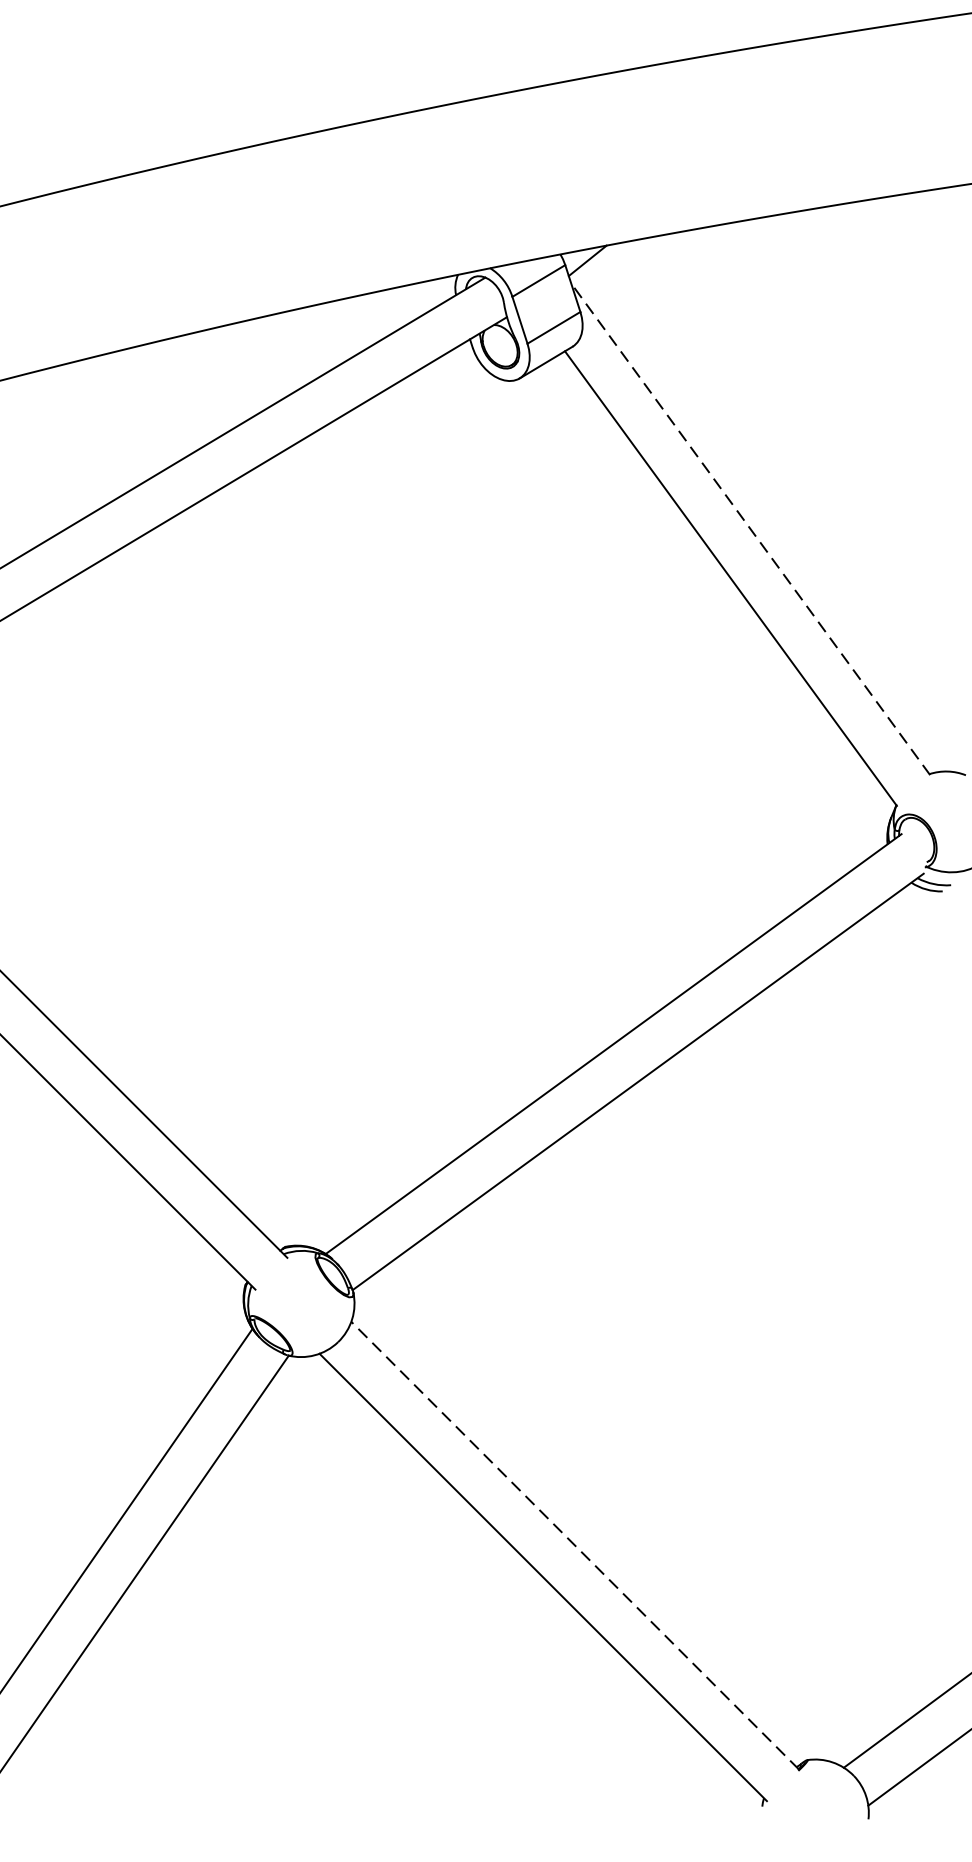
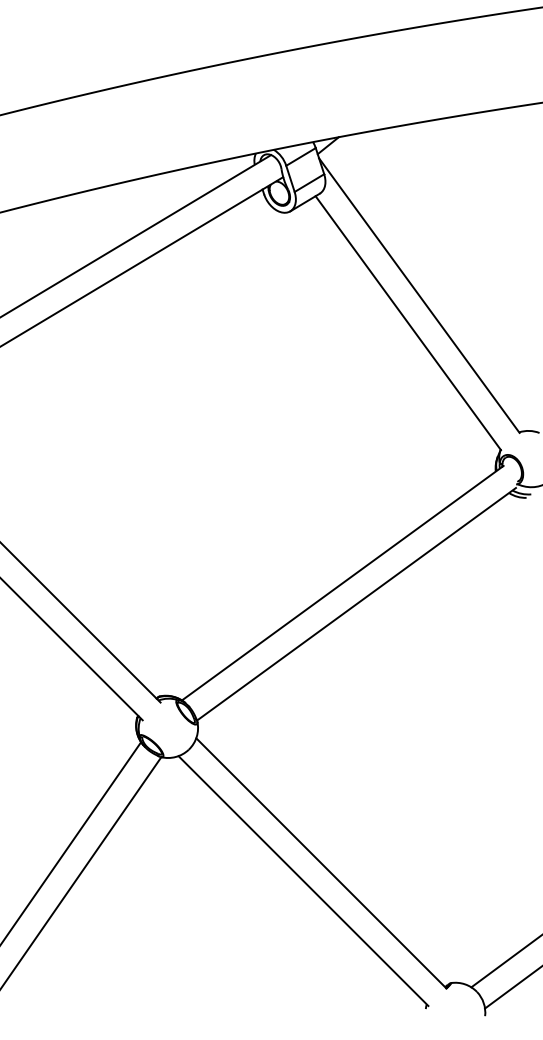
line: (750, 529) -> (419, 295), dashed -> solid
line: (575, 1546) -> (321, 863), dashed -> solid

